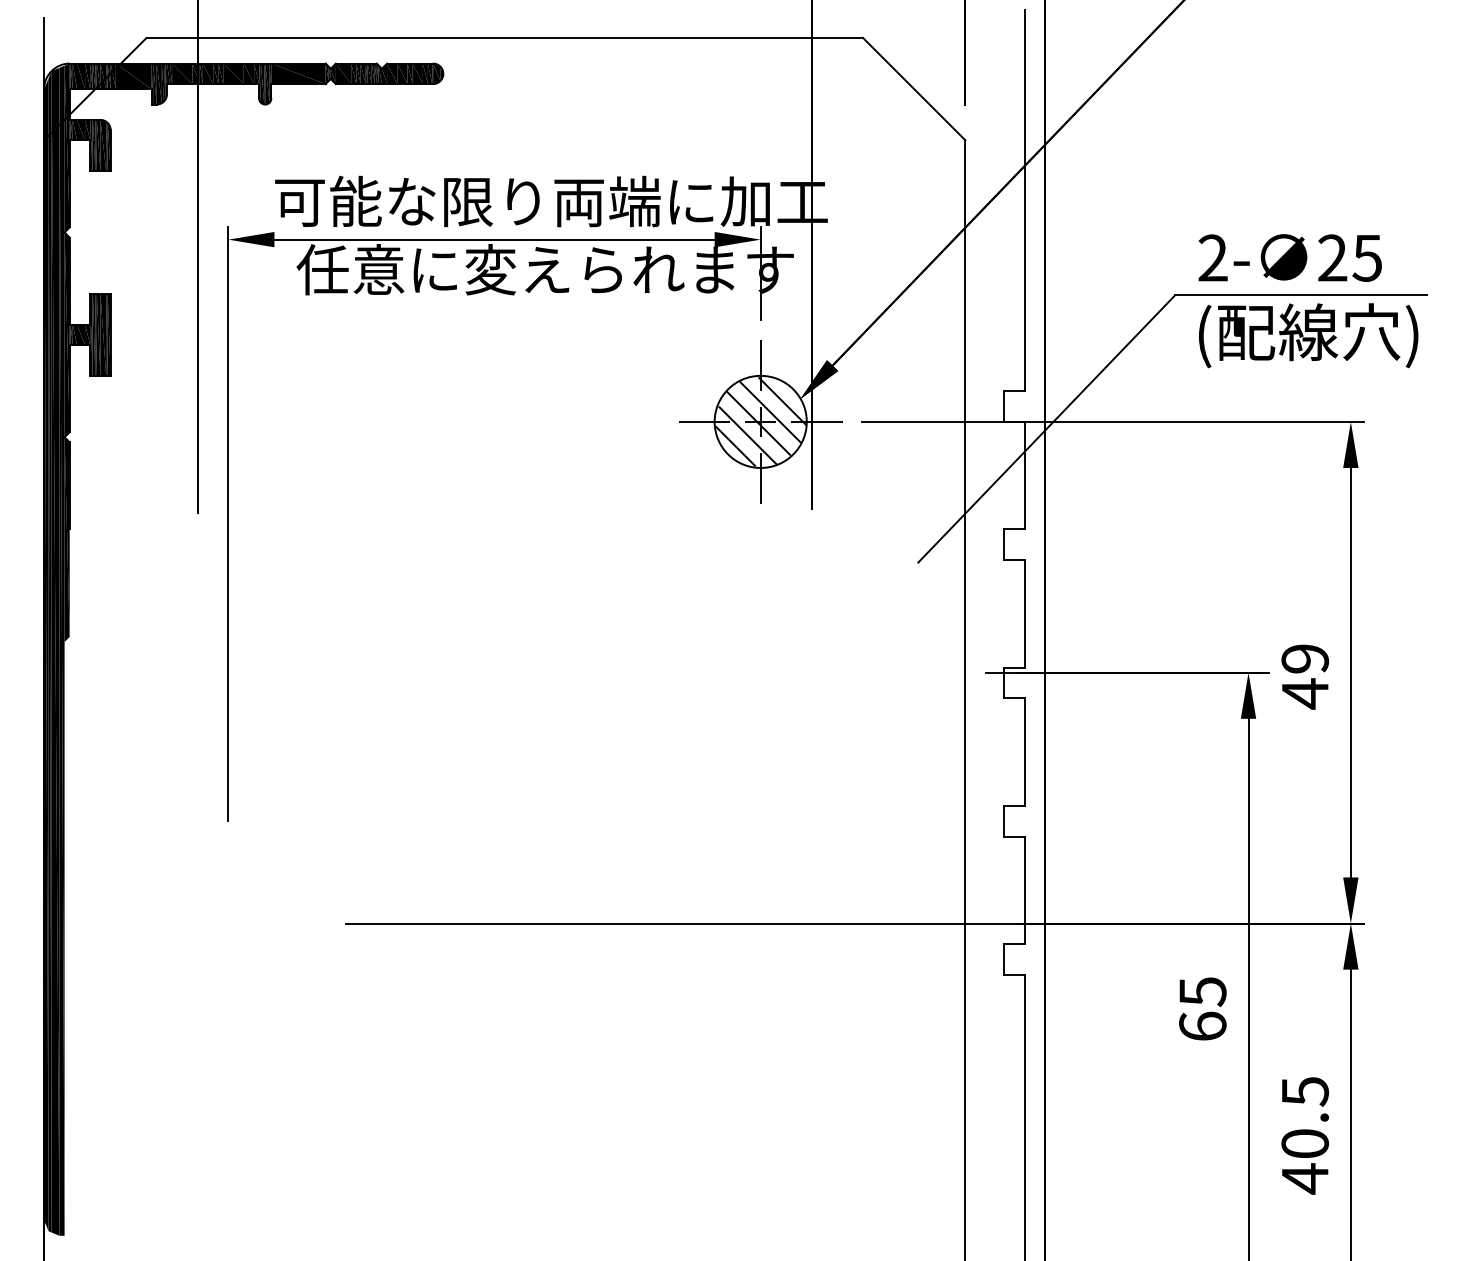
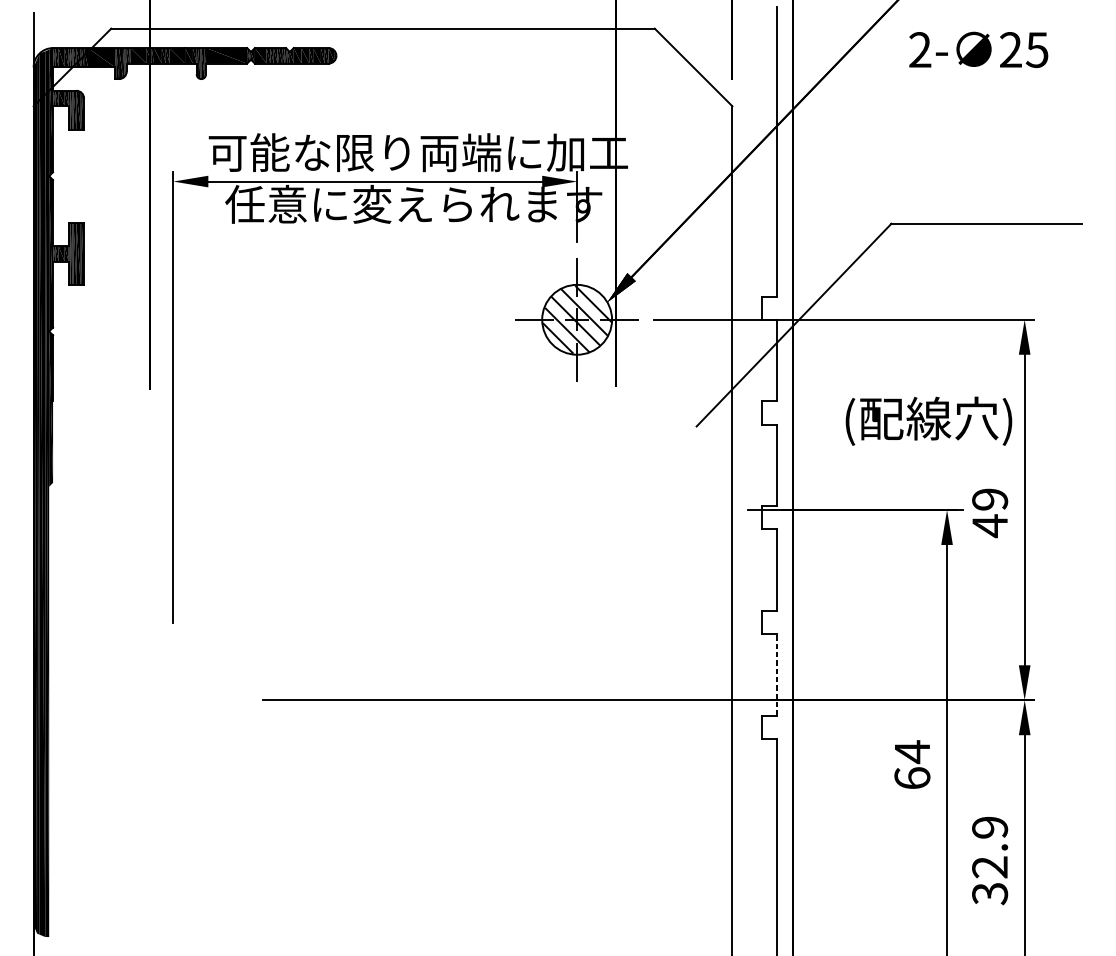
text: (1289, 257) -> (978, 49), moved
text: (1308, 335) -> (928, 421), moved
line: (1024, 890) -> (777, 675), solid -> dashed
text: (1202, 991) -> (912, 751), 65 -> 64
text: (1304, 1135) -> (989, 860), 40.5 -> 32.9

